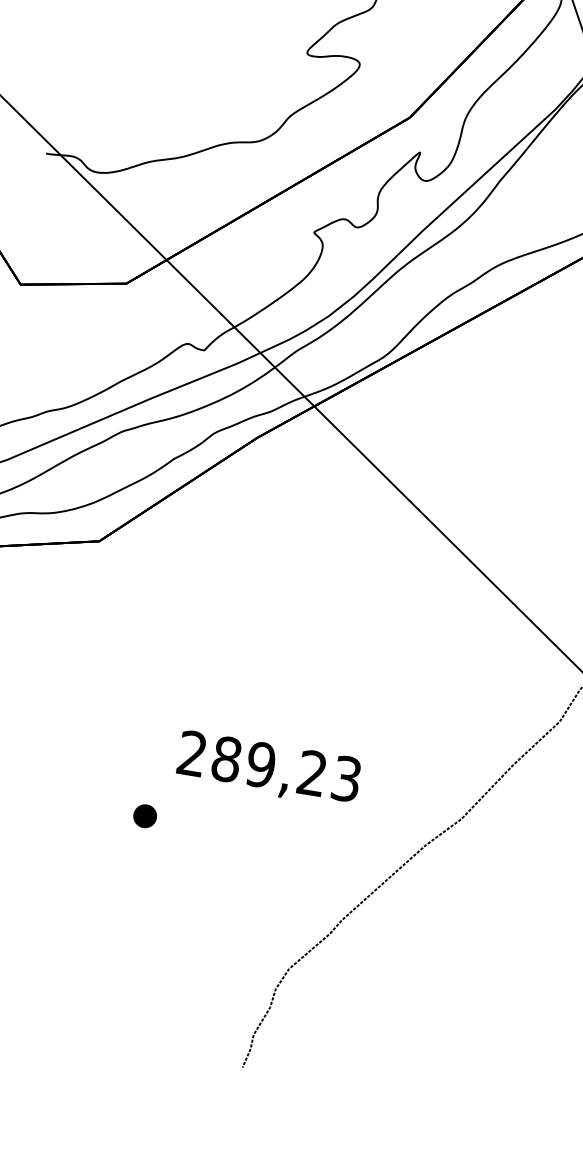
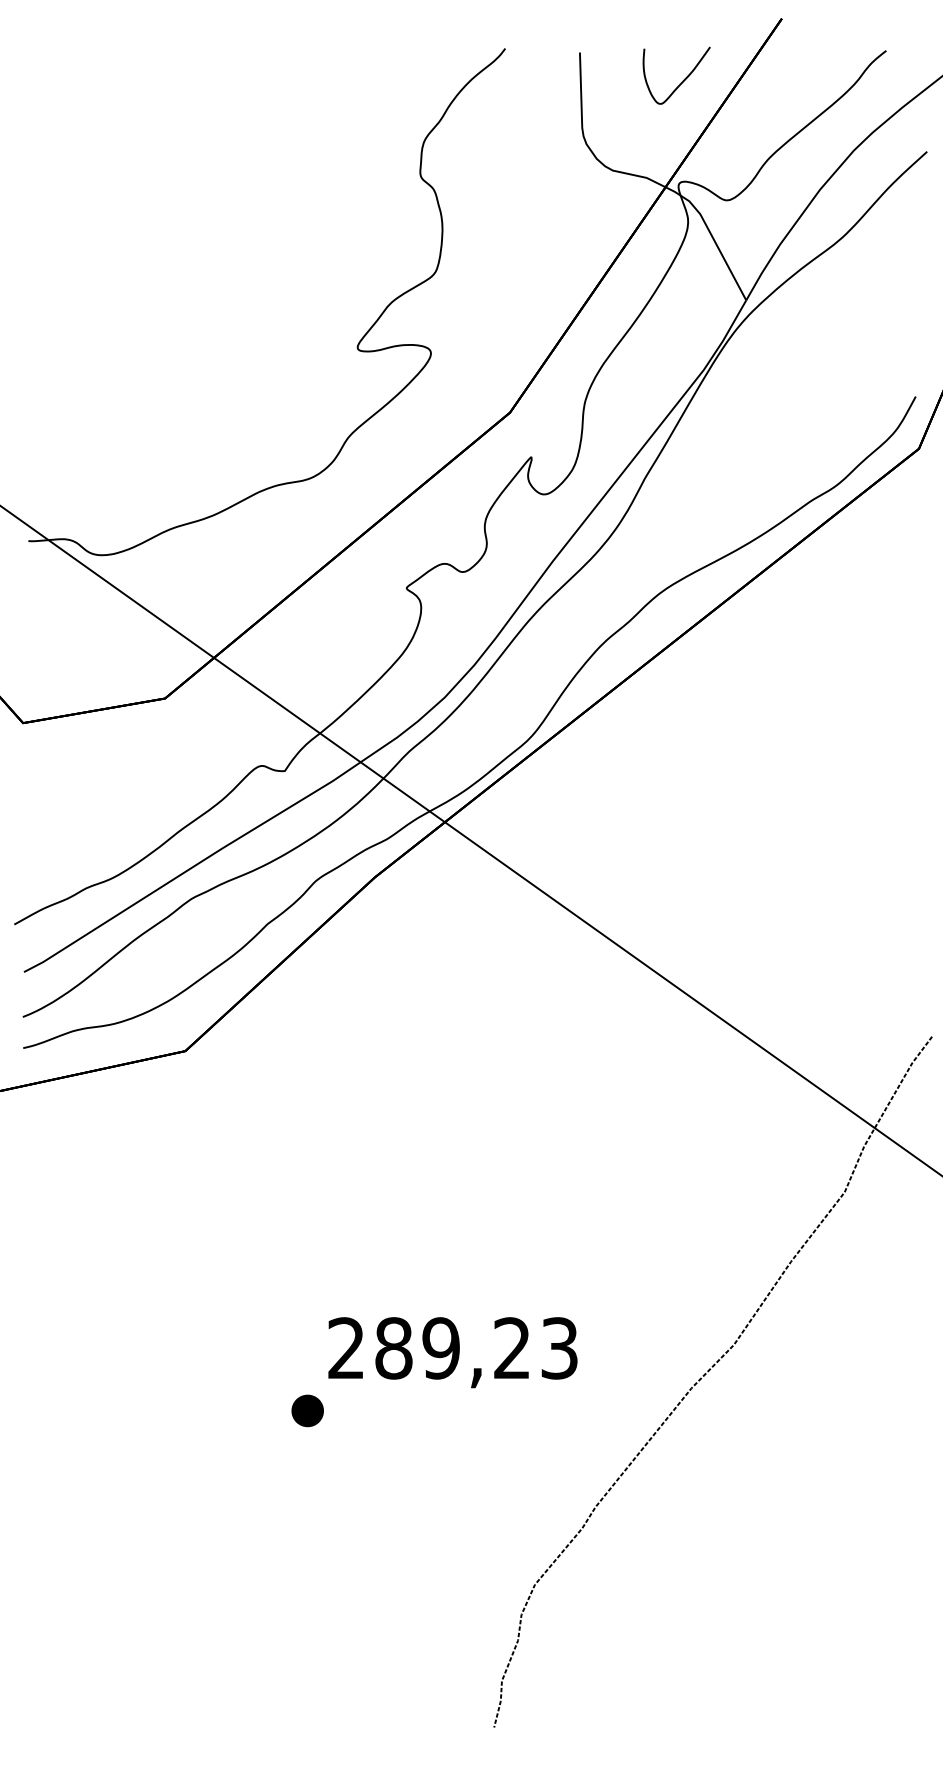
text: (268, 769) -> (452, 1352), moved

